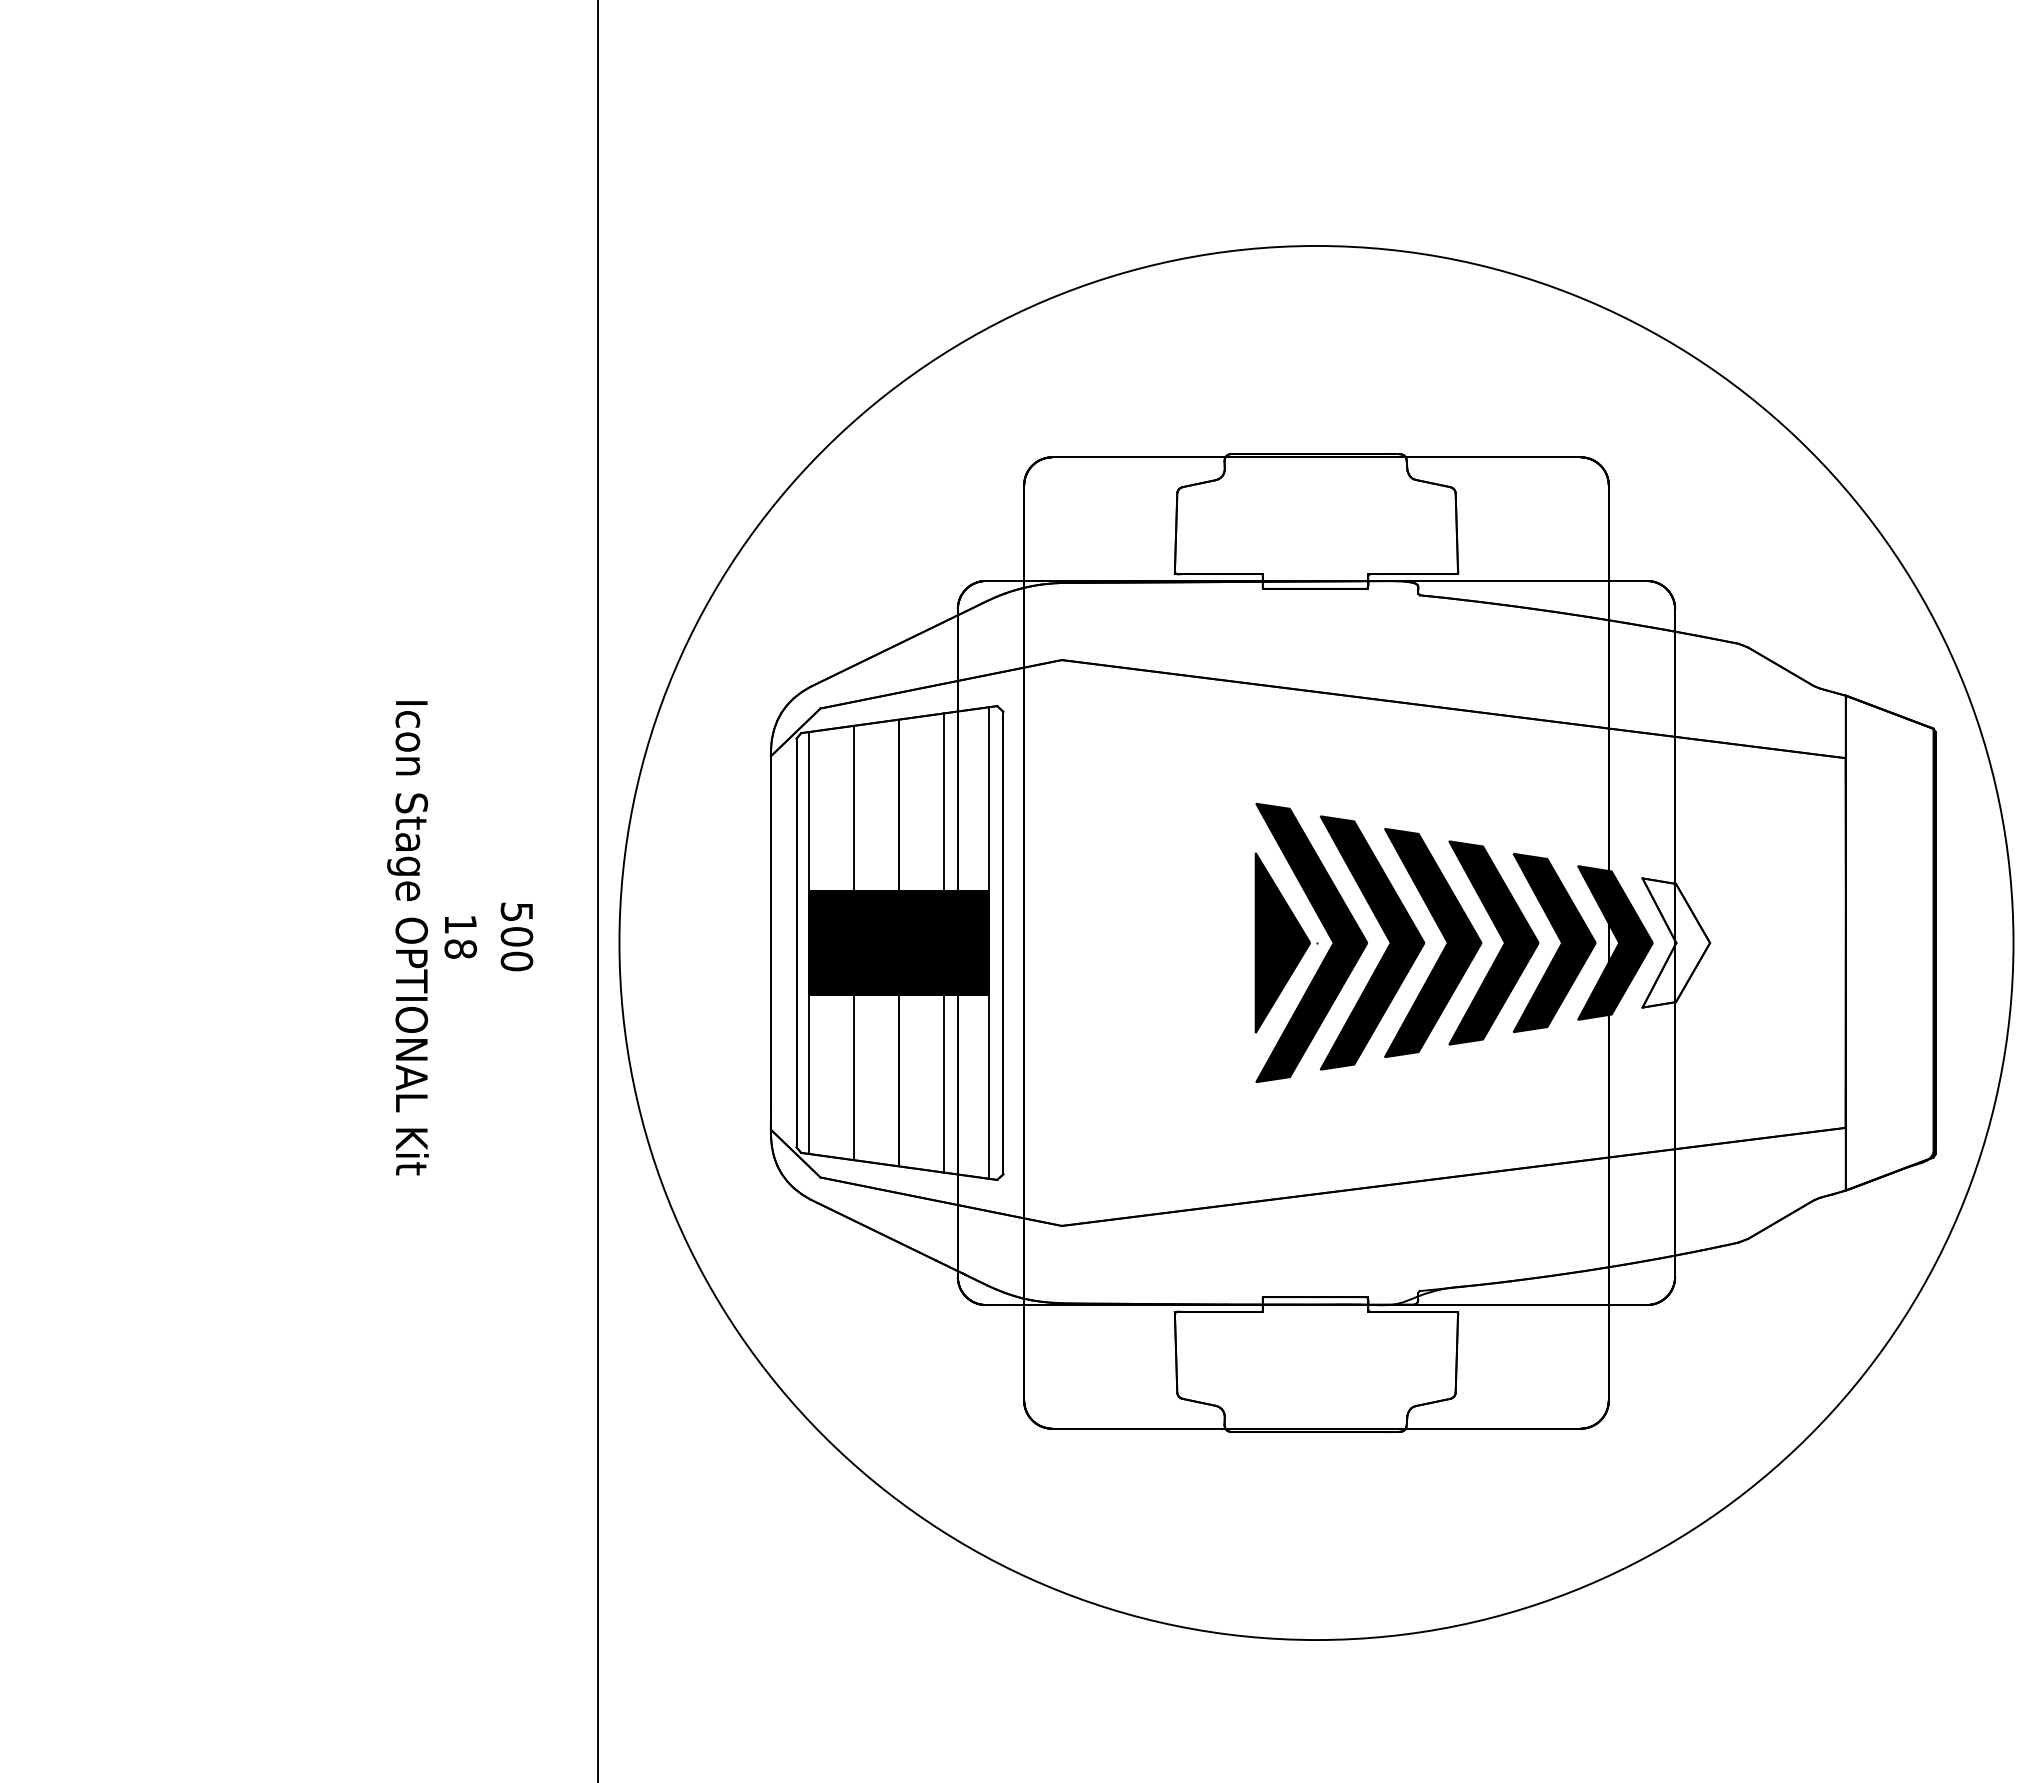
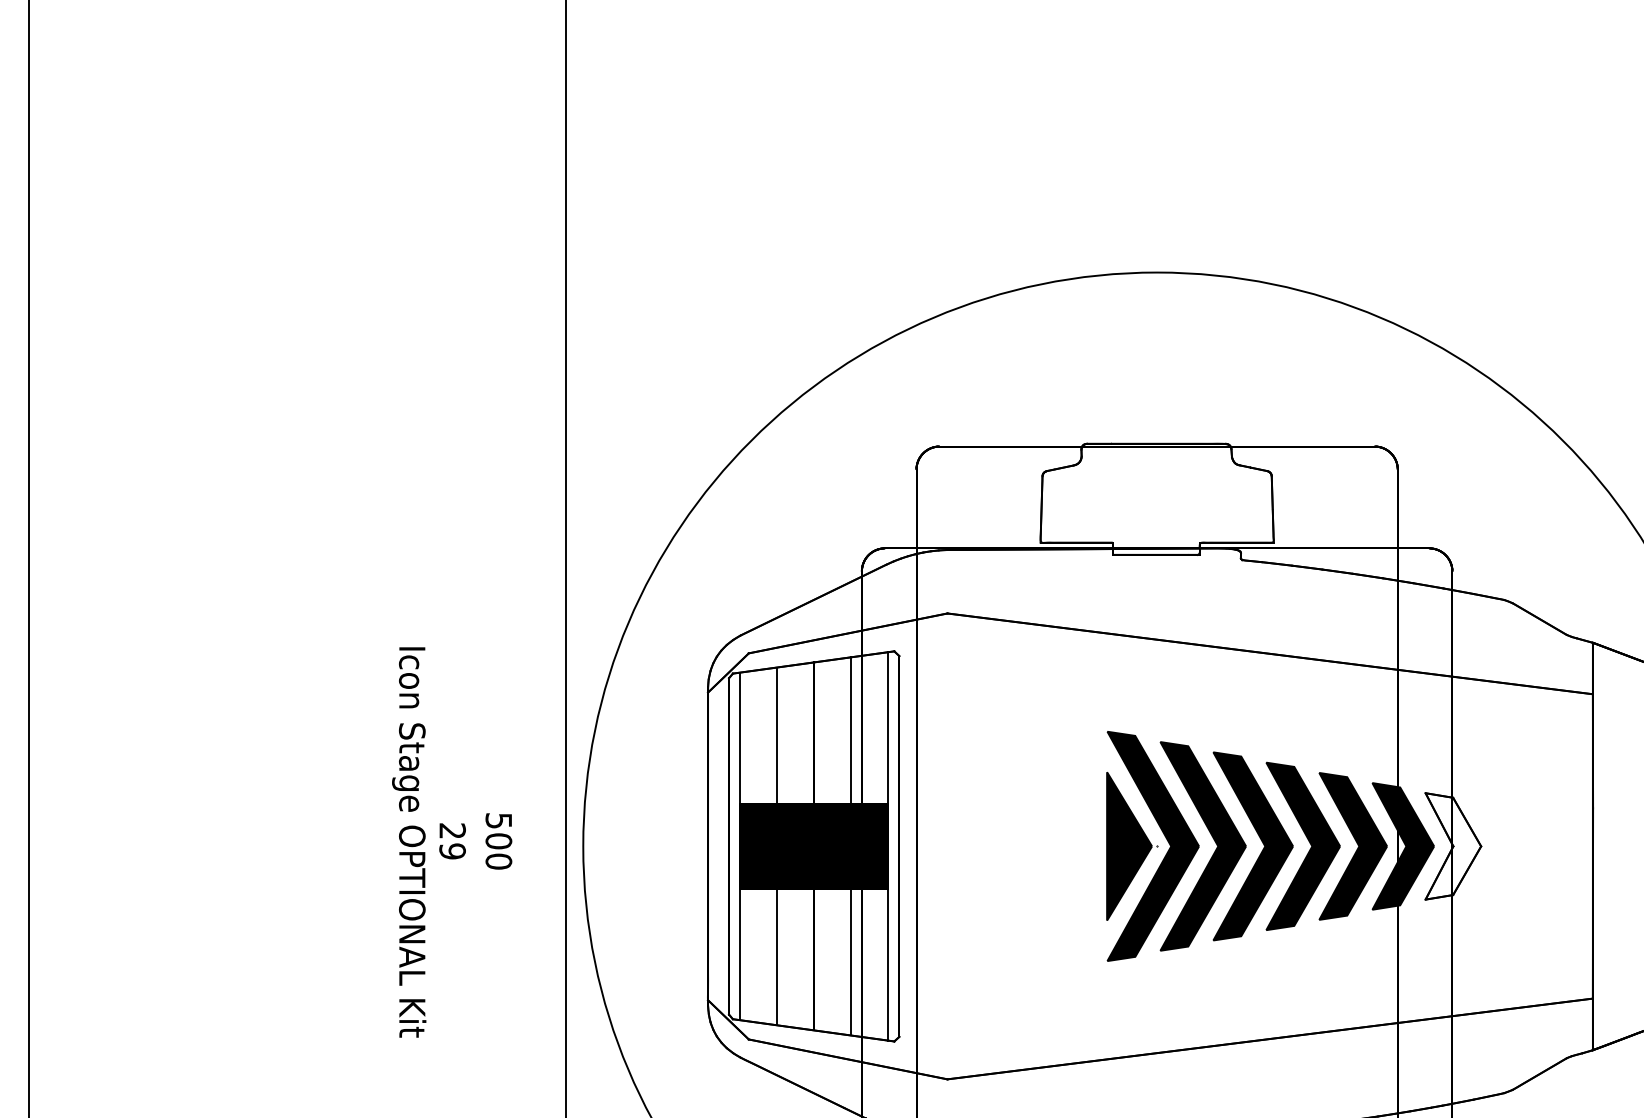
text: (460, 936) -> (452, 841), 18 -> 29

